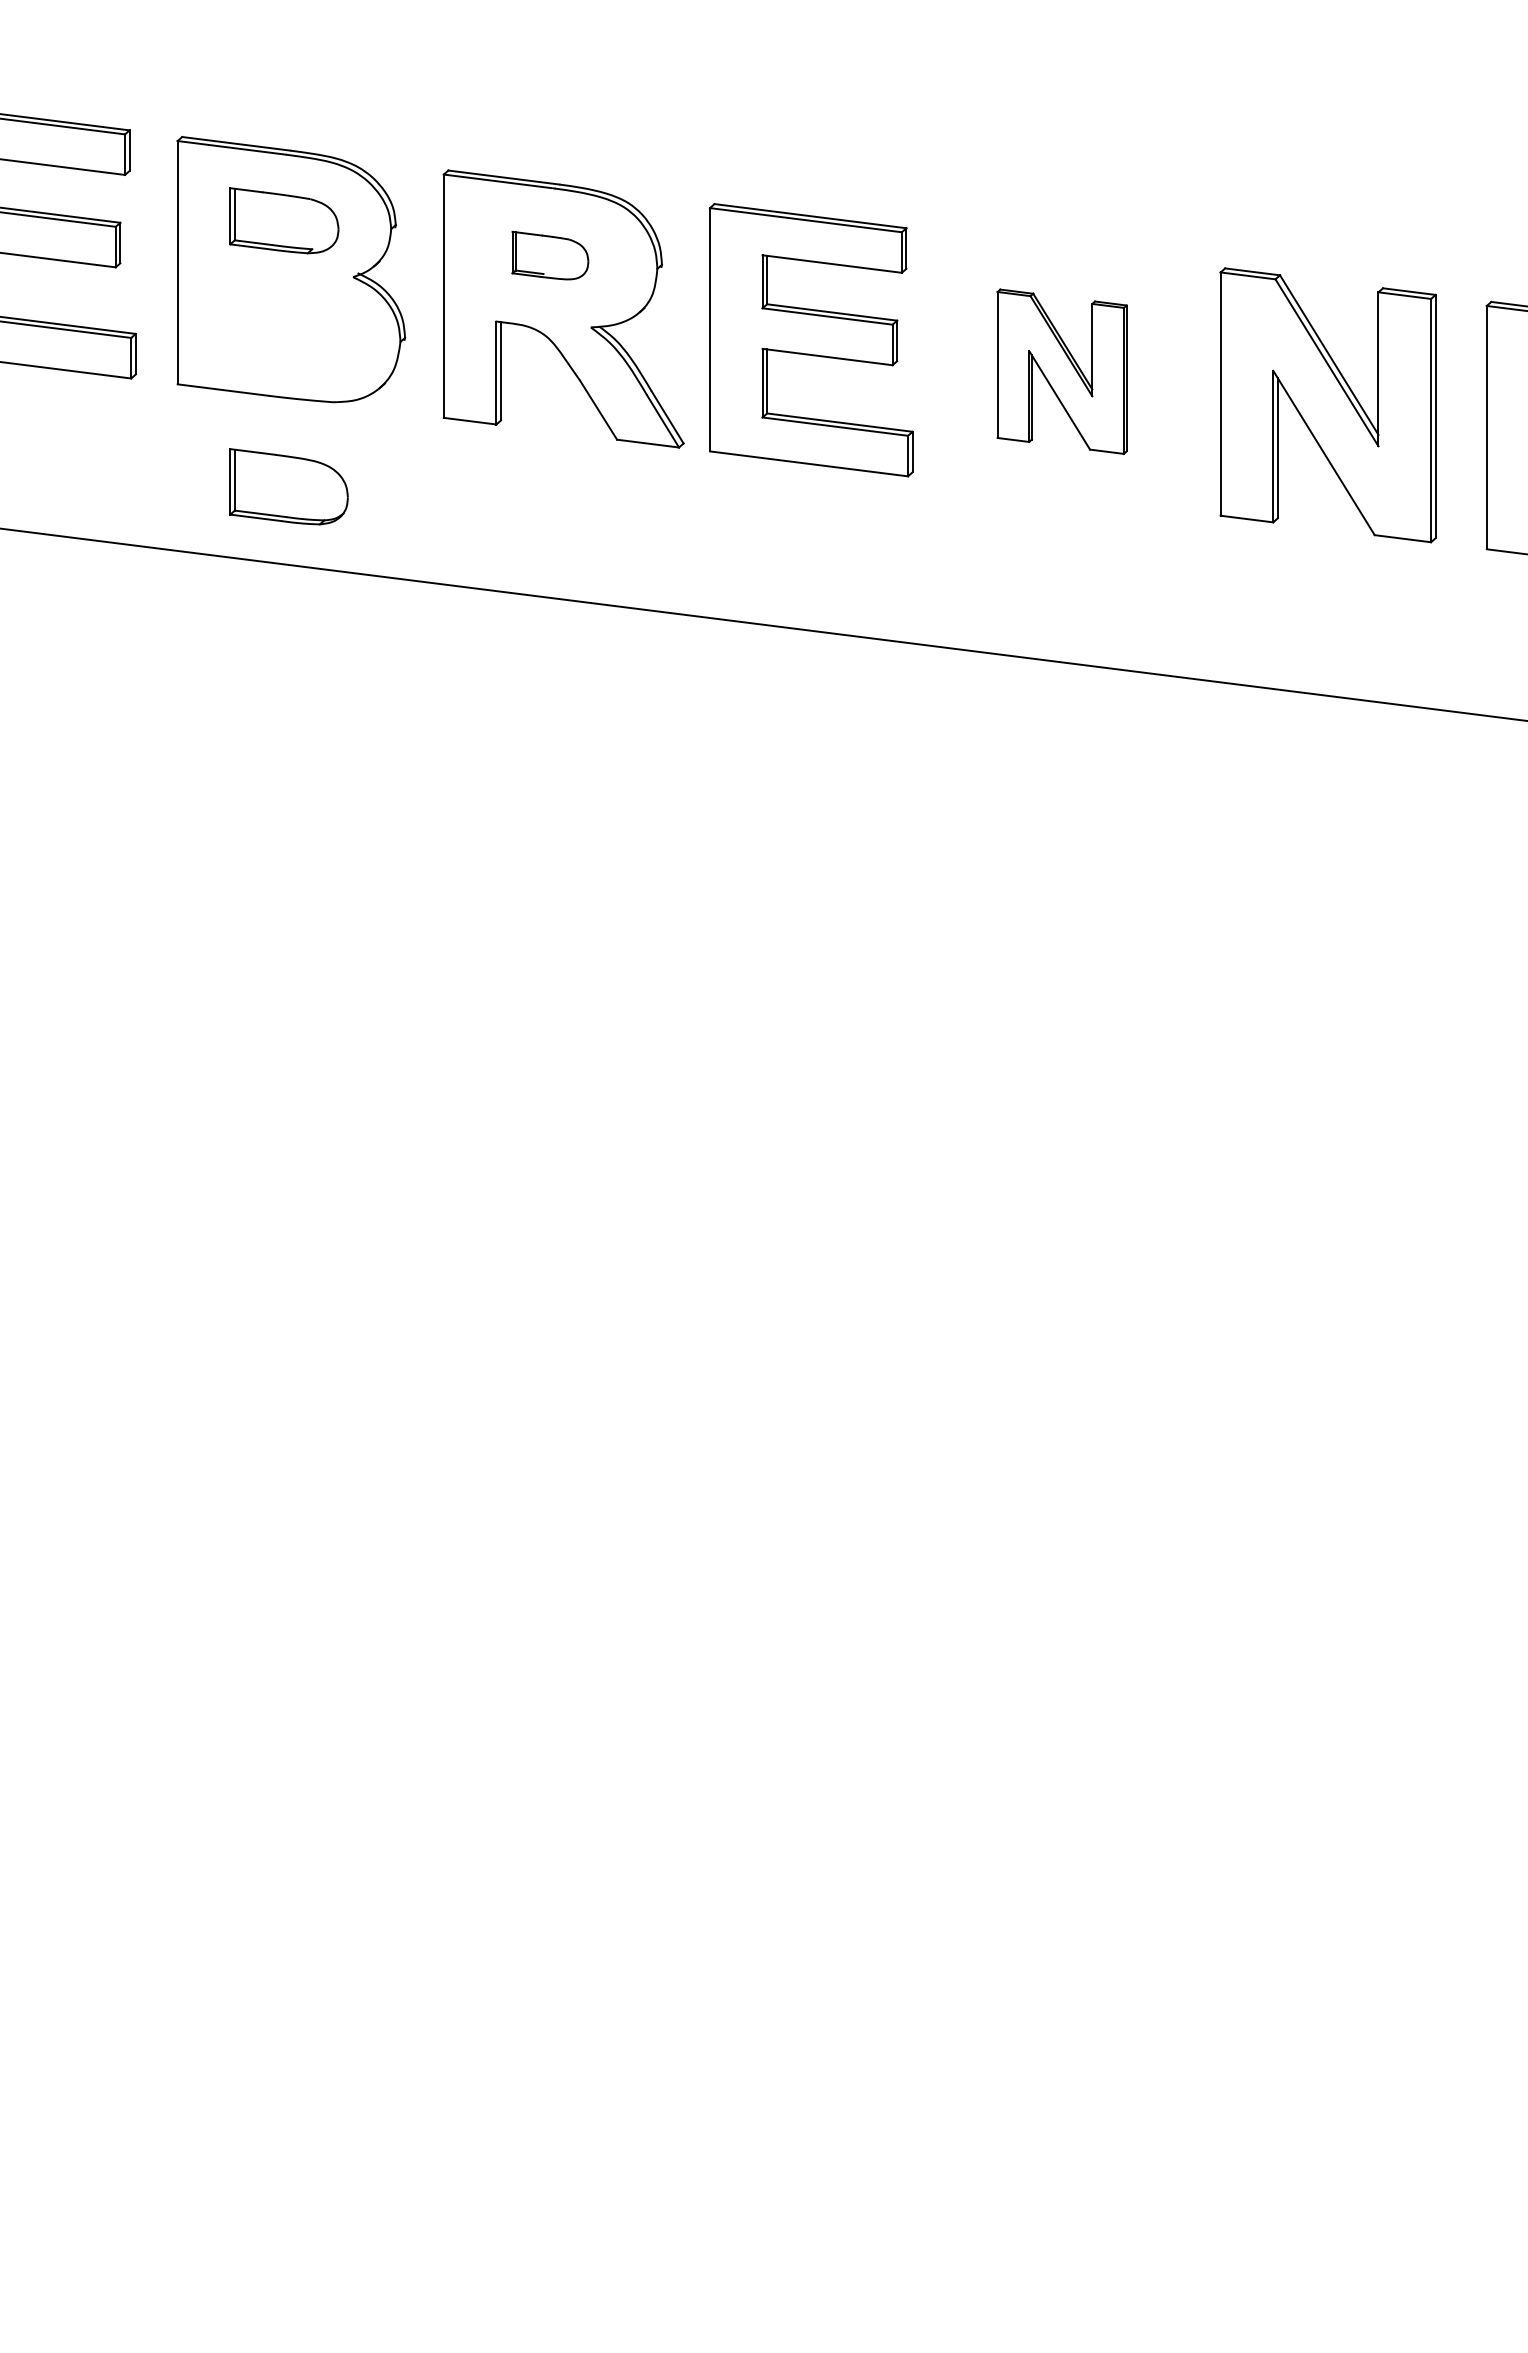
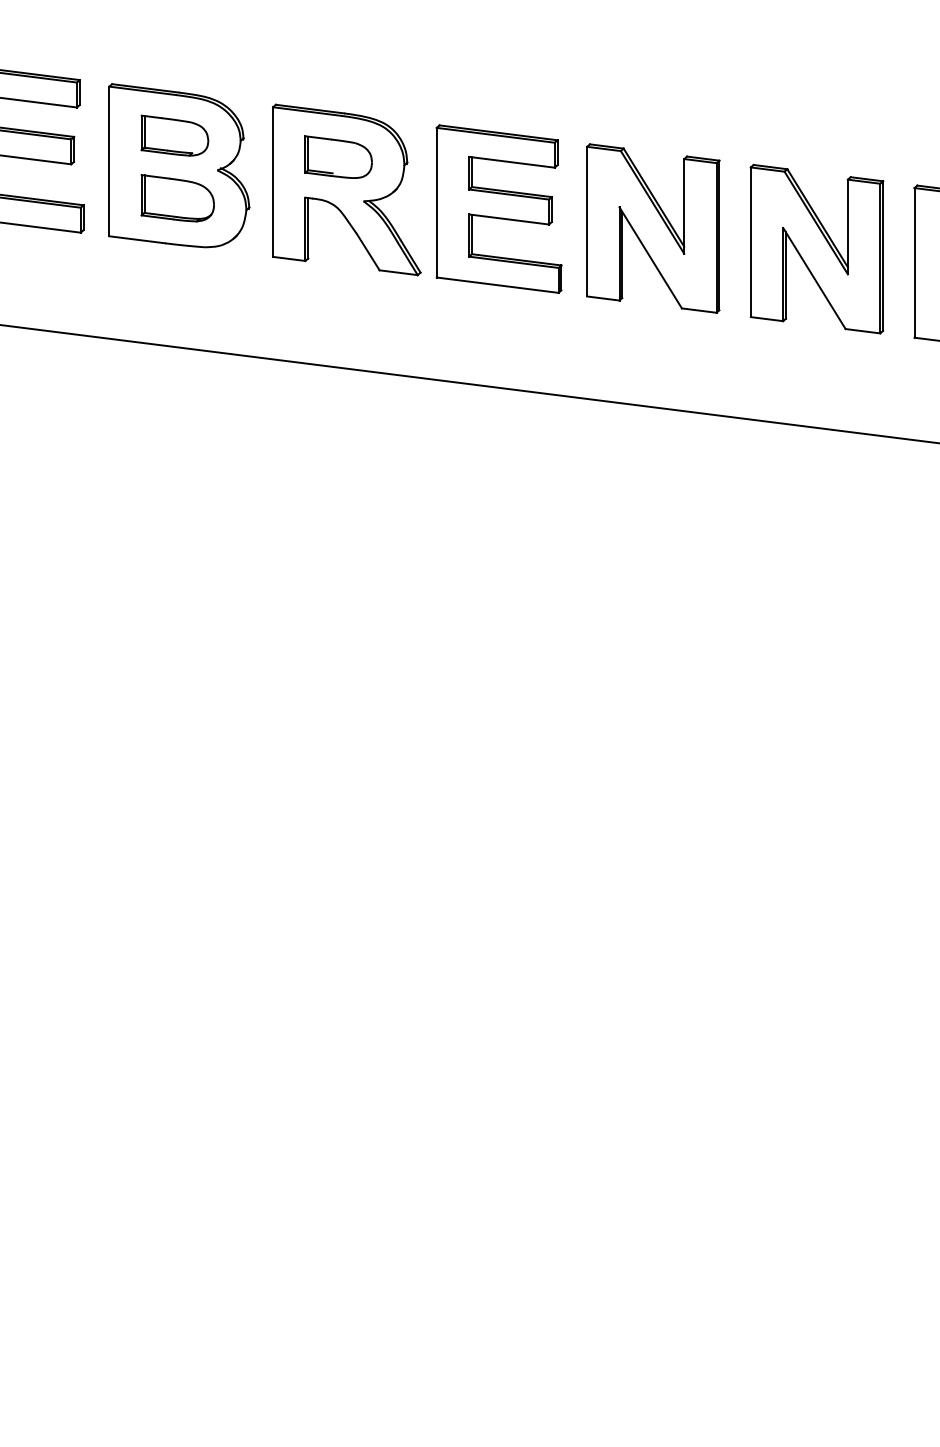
part: (550, 254) -> (338, 156), size x1.43
part: (1062, 371) -> (653, 228), size x1.67
part: (288, 487) -> (177, 198), moved

